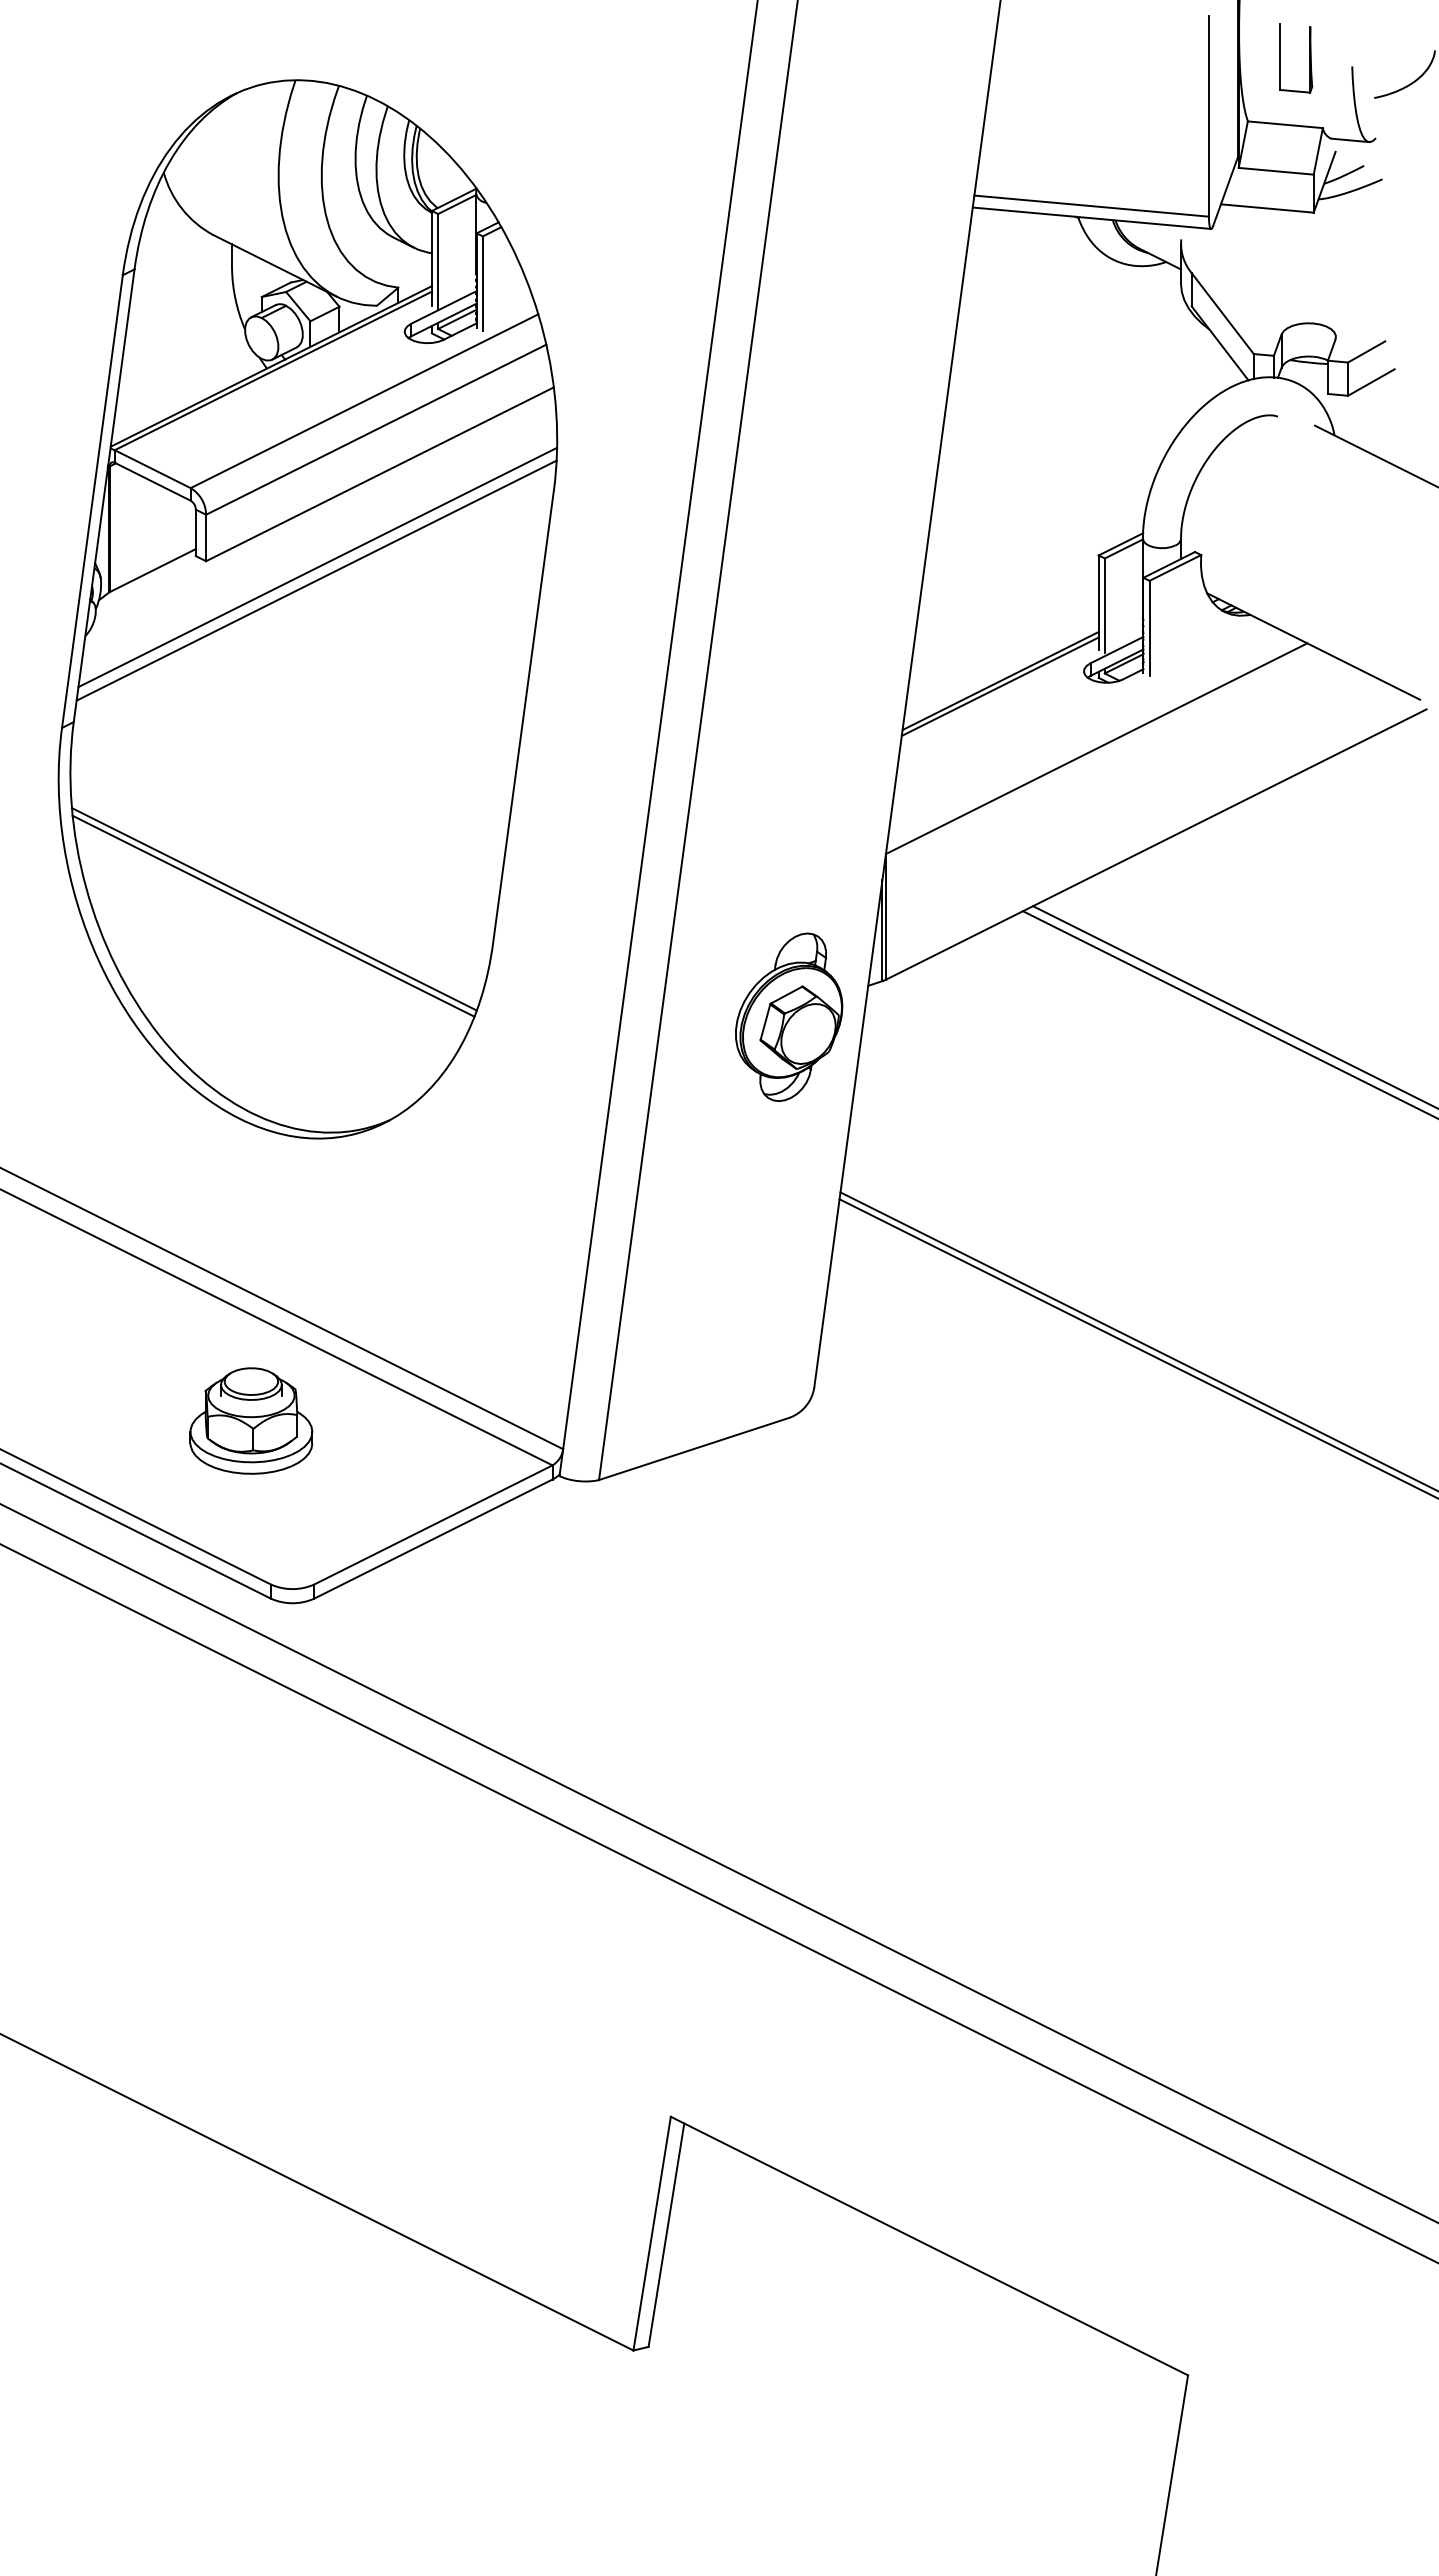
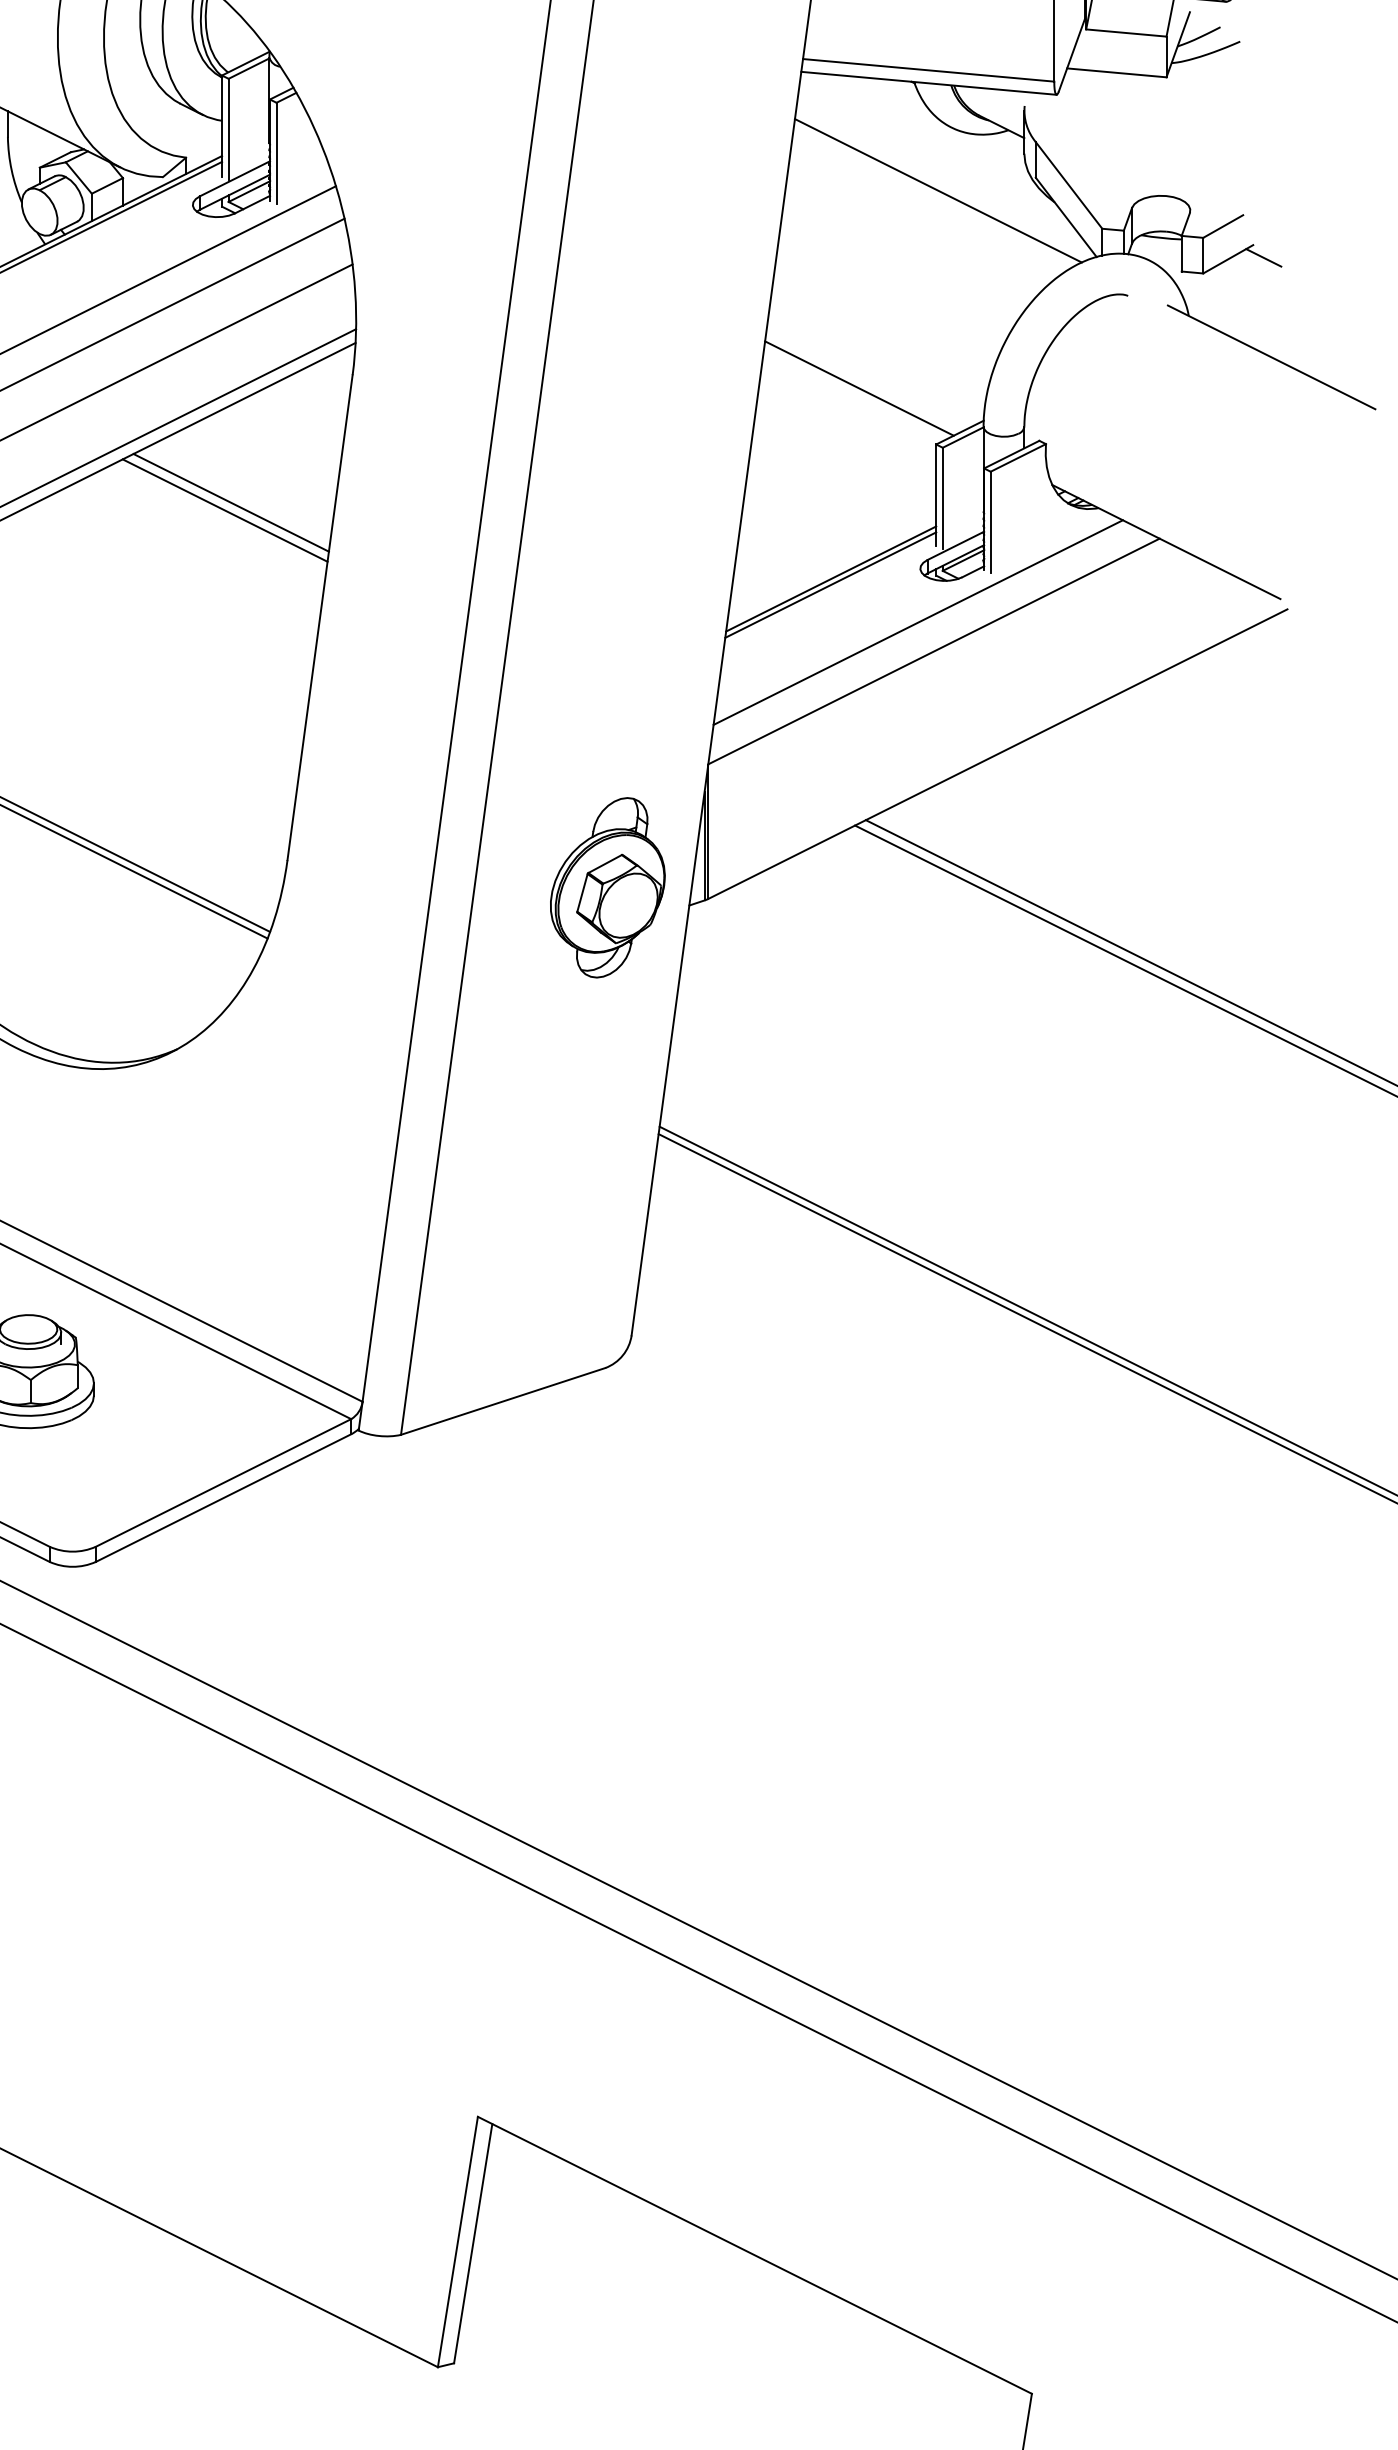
line: (1100, 318) -> (938, 190), added
line: (1404, 381) -> (1263, 258), added
line: (1026, 503) -> (858, 388), added
line: (440, 609) -> (231, 502), added
line: (434, 616) -> (224, 509), added
line: (1081, 721) -> (917, 622), added
part: (789, 1016) -> (608, 886), moved

